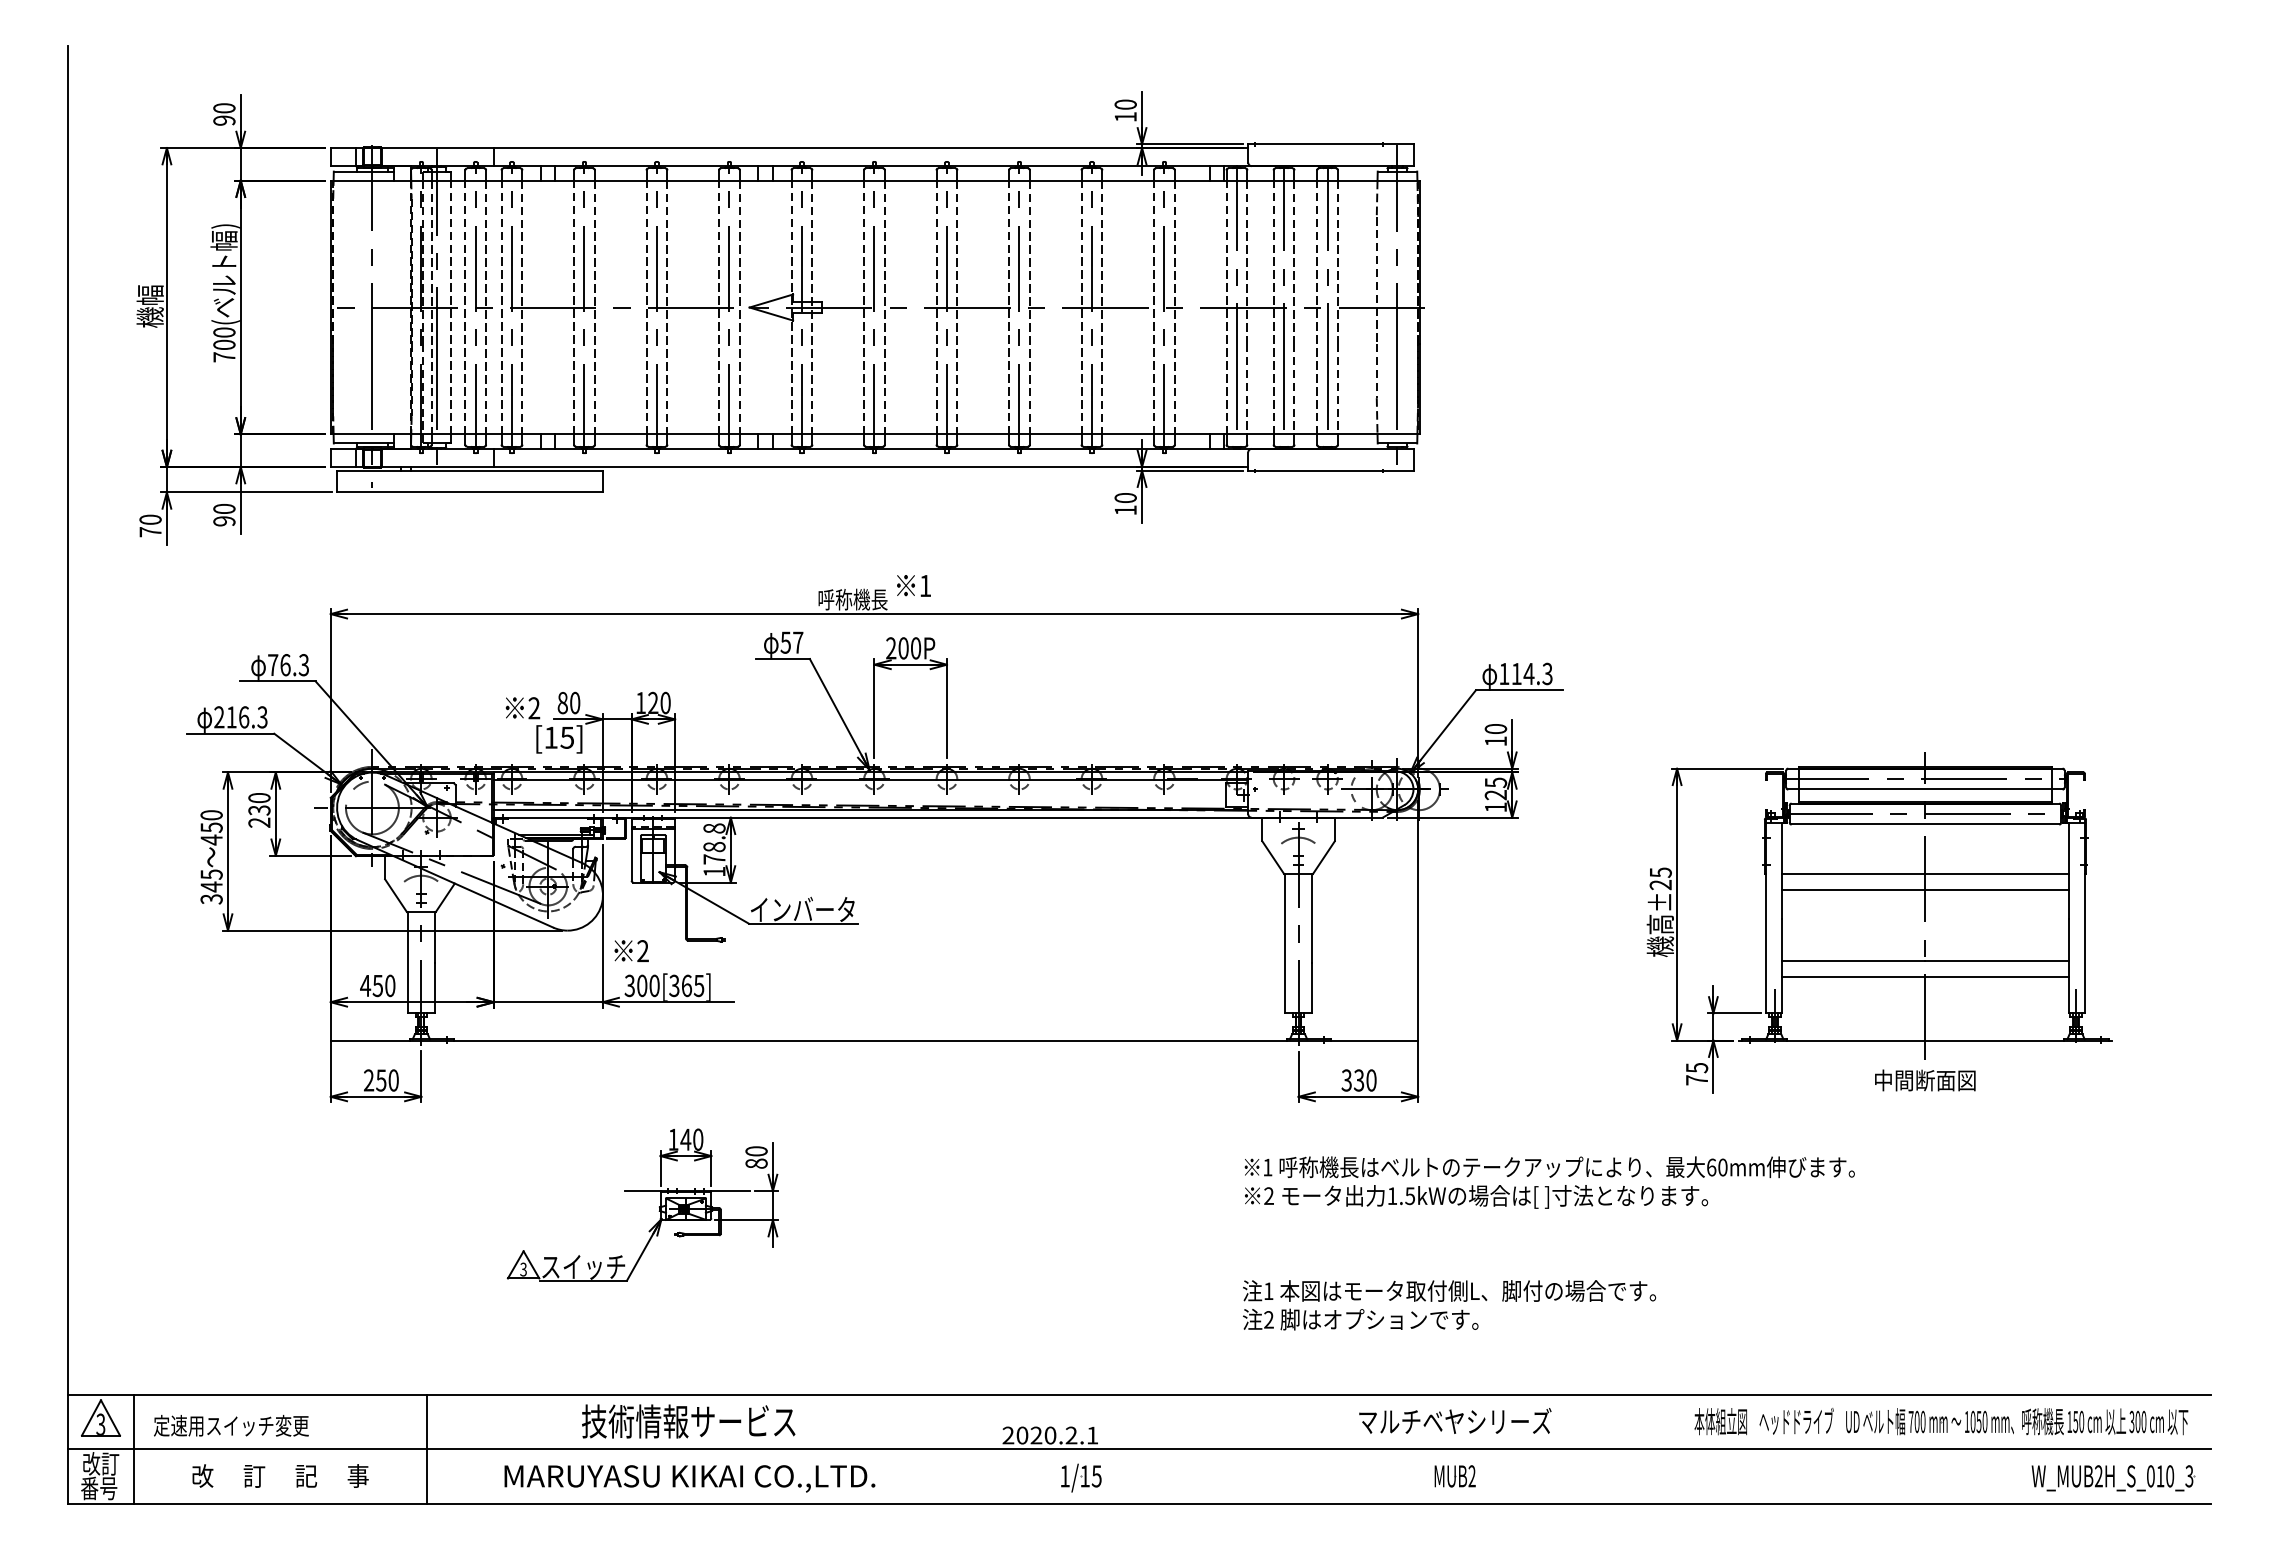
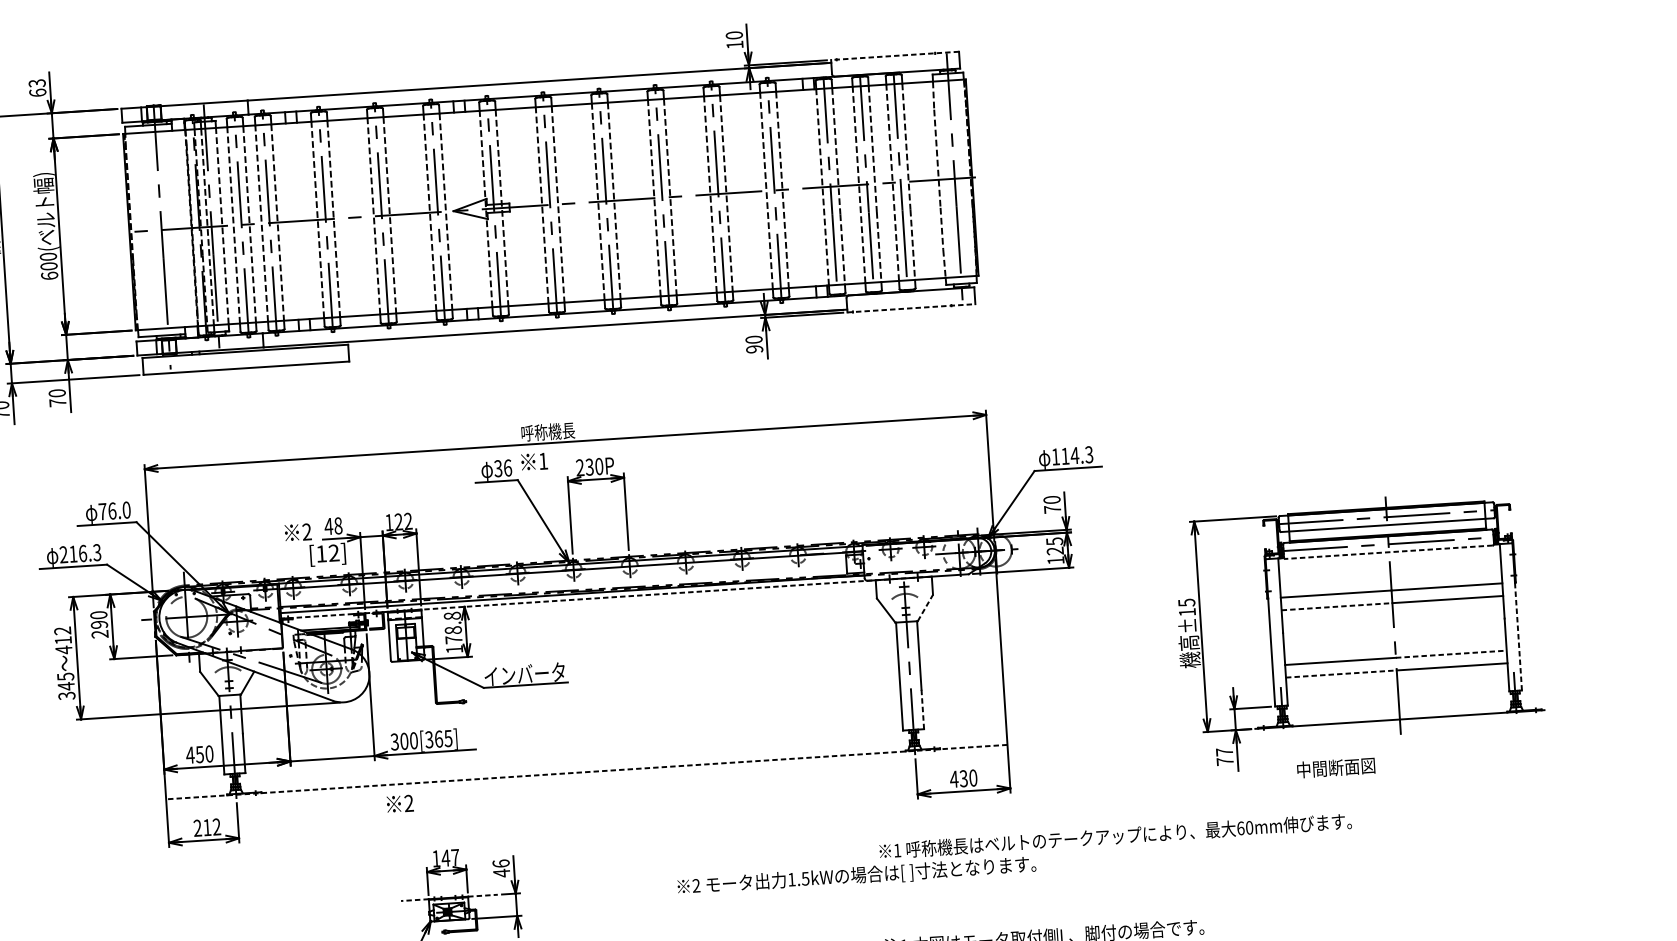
text: (224, 114) -> (37, 88), 90 -> 63
line: (1330, 144) -> (894, 55), solid -> dashed
text: (224, 357) -> (49, 276), 700( -> 600(
line: (1330, 470) -> (911, 308), solid -> dashed
text: (1125, 510) -> (754, 349), 10 -> 90
text: (224, 521) -> (57, 402), 90 -> 70
text: (913, 585) -> (534, 461), moved
text: (792, 642) -> (503, 468), 57 -> 36
text: (903, 648) -> (589, 467), 200P -> 230P
text: (303, 665) -> (126, 510), 76.3 -> 76.0
text: (568, 703) -> (333, 526), 80 -> 48
text: (665, 703) -> (408, 521), 120 -> 122
text: (567, 737) -> (334, 552), [15] -> [12]
text: (1495, 741) -> (1052, 509), 10 -> 70
text: (259, 810) -> (99, 624), 230 -> 290
line: (913, 817) -> (605, 597), solid -> dashed
text: (211, 821) -> (62, 635), 450 -> 412
line: (1925, 824) -> (1389, 552), solid -> dashed
line: (1323, 857) -> (925, 607), solid -> dashed
text: (1660, 885) -> (1187, 612), ±25 -> ±15
line: (1853, 890) -> (1336, 606), solid -> dashed
line: (2084, 943) -> (1518, 636), solid -> dashed
text: (631, 950) -> (400, 803), moved
line: (1997, 960) -> (1451, 653), solid -> dashed
line: (1853, 977) -> (1341, 674), solid -> dashed
line: (1312, 987) -> (923, 709), solid -> dashed
line: (874, 1040) -> (586, 772), solid -> dashed
text: (1697, 1067) -> (1224, 751), 75 -> 77
text: (387, 1080) -> (212, 827), 250 -> 212
text: (1346, 1080) -> (954, 779), 330 -> 430
text: (1925, 1080) -> (1336, 767), moved
text: (698, 1139) -> (455, 857), 140 -> 147
text: (756, 1157) -> (501, 868), 80 -> 46
line: (642, 1191) -> (414, 900), solid -> dashed
line: (731, 1191) -> (483, 896), solid -> dashed
text: (1476, 1196) -> (856, 875), moved

